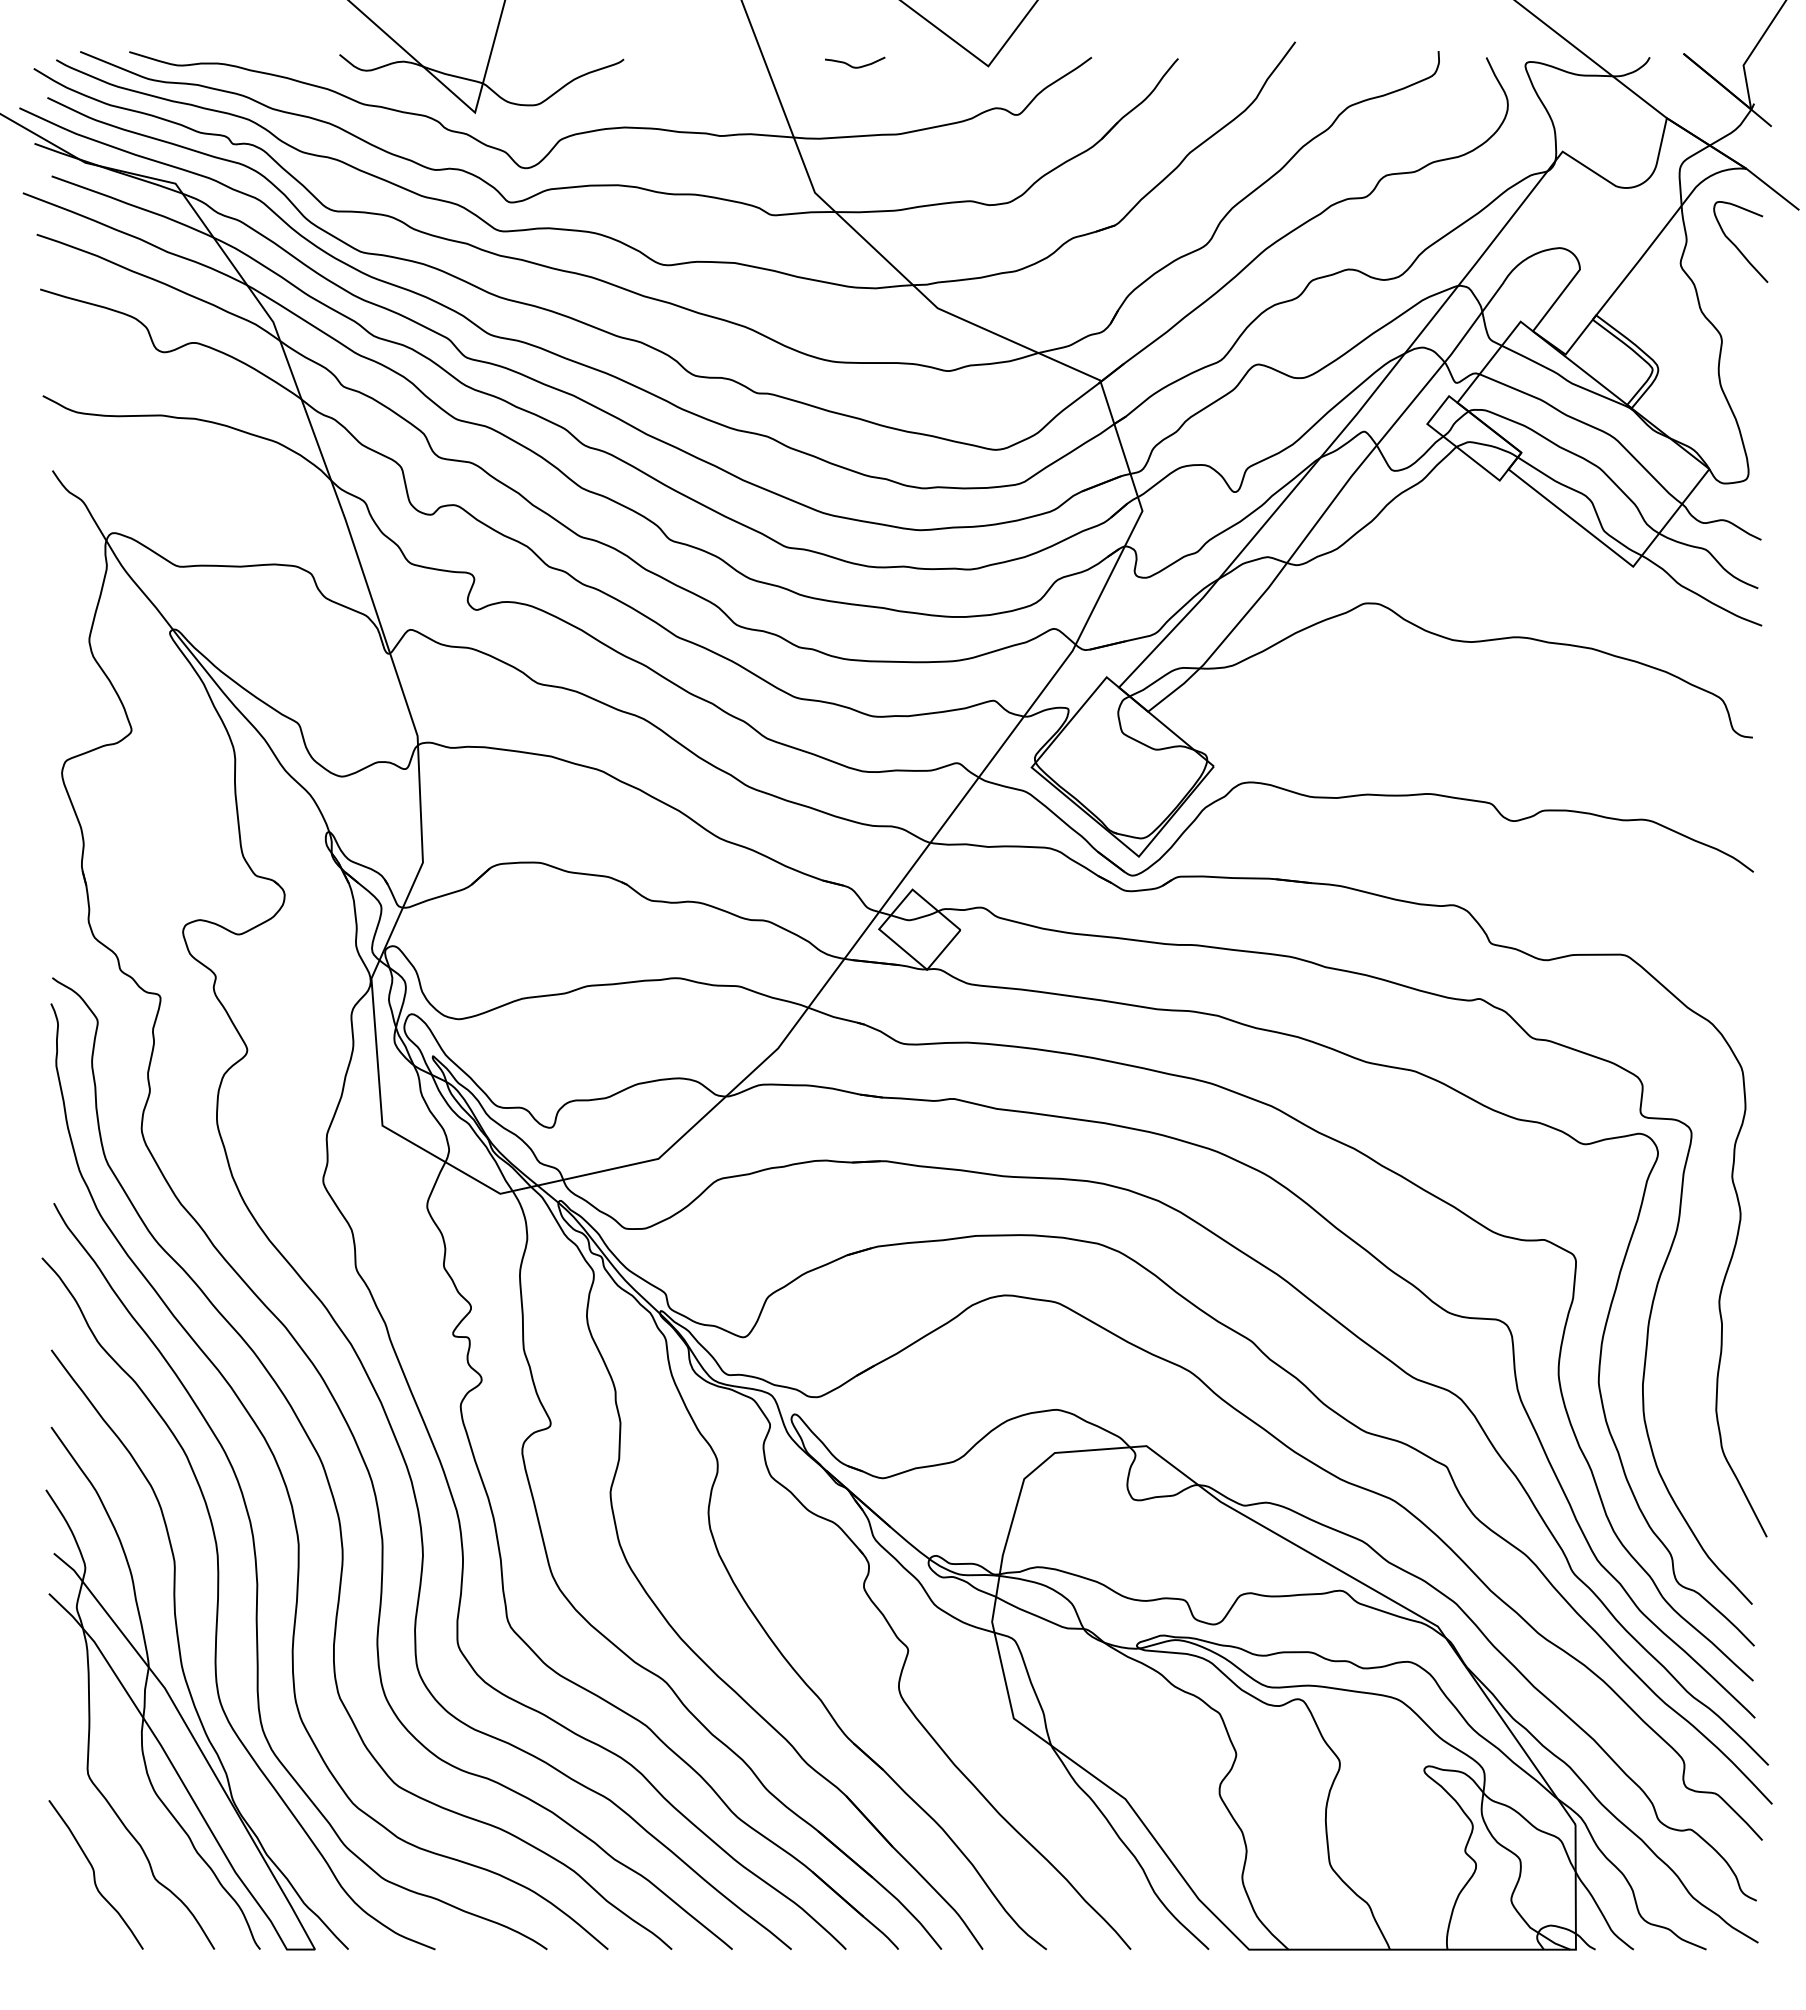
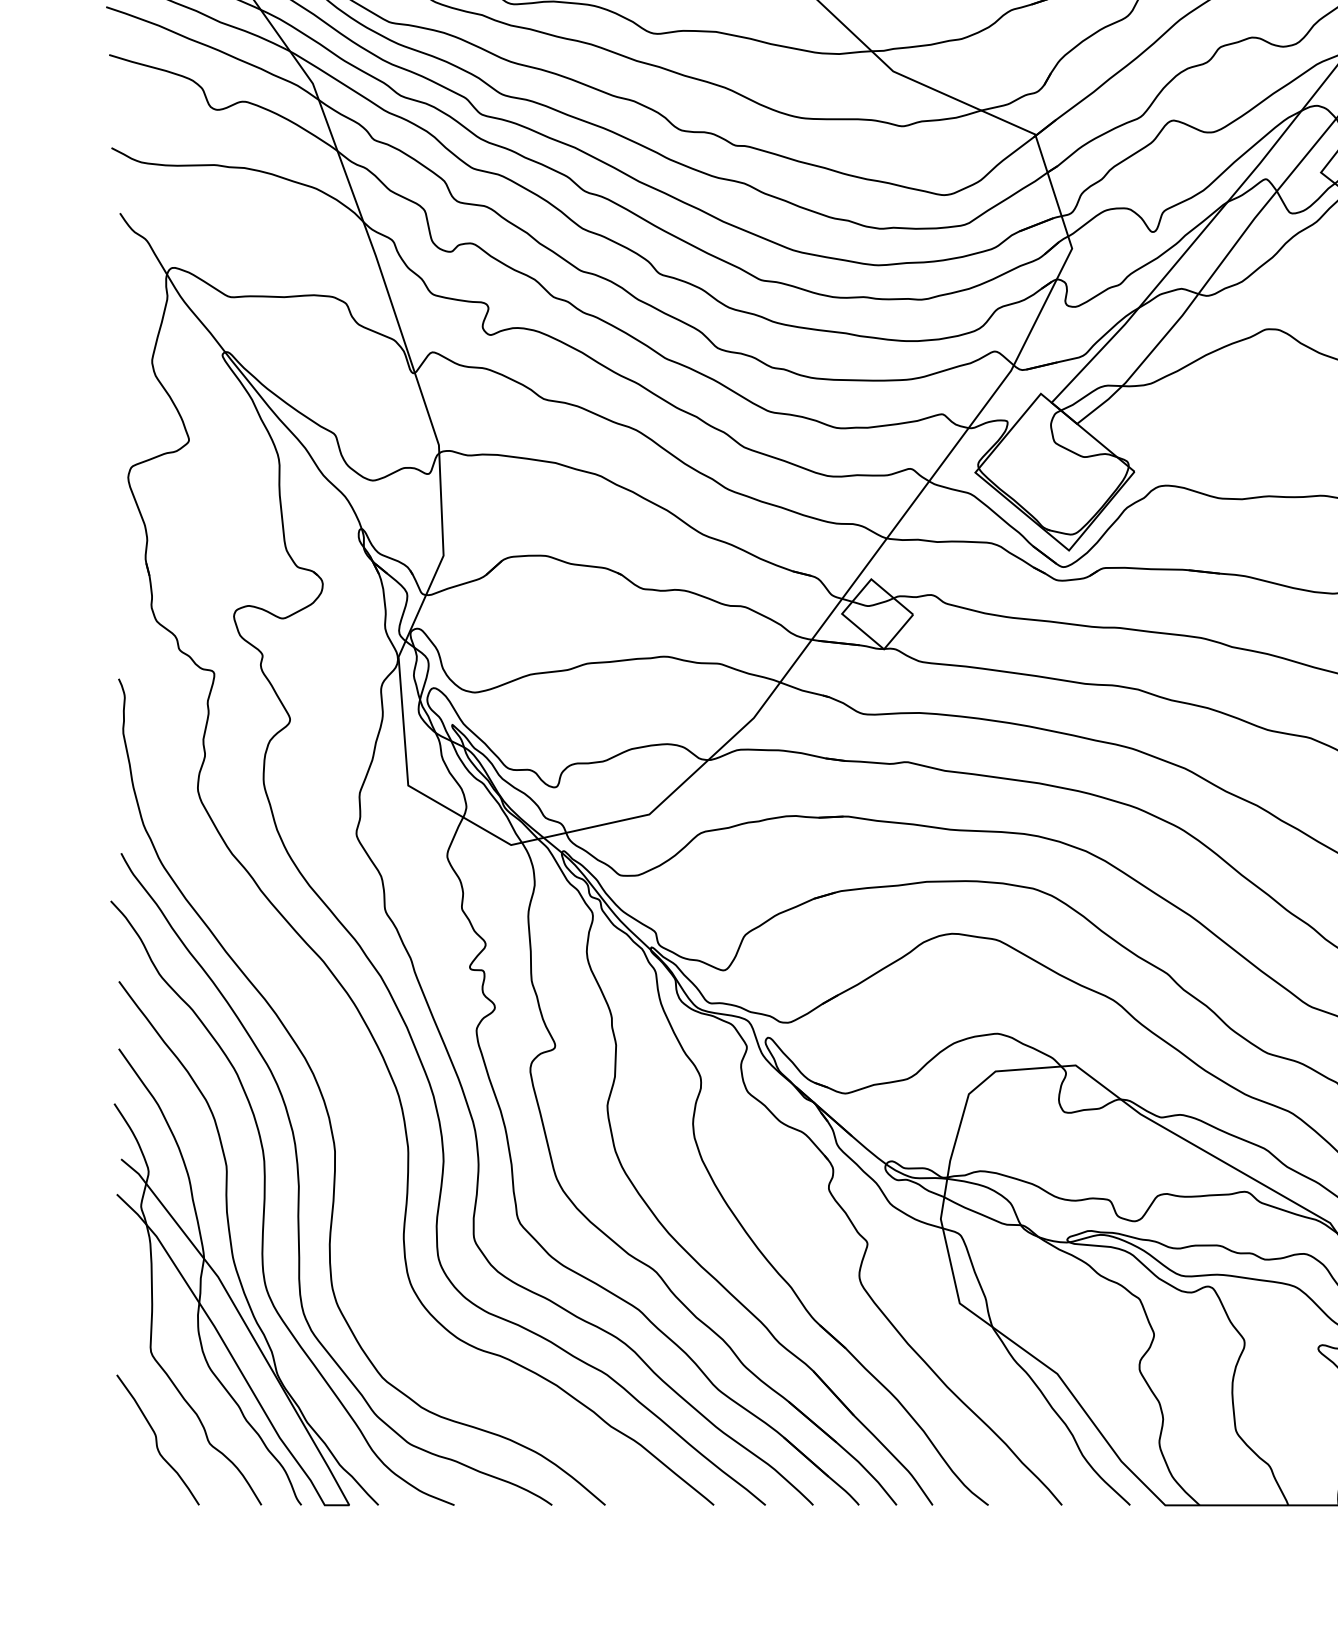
curve: (327, 1475) -> (360, 1091), removed

